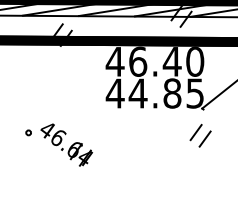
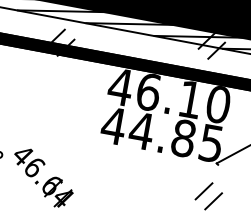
text: (171, 61) -> (189, 99), 46.40 -> 46.10

